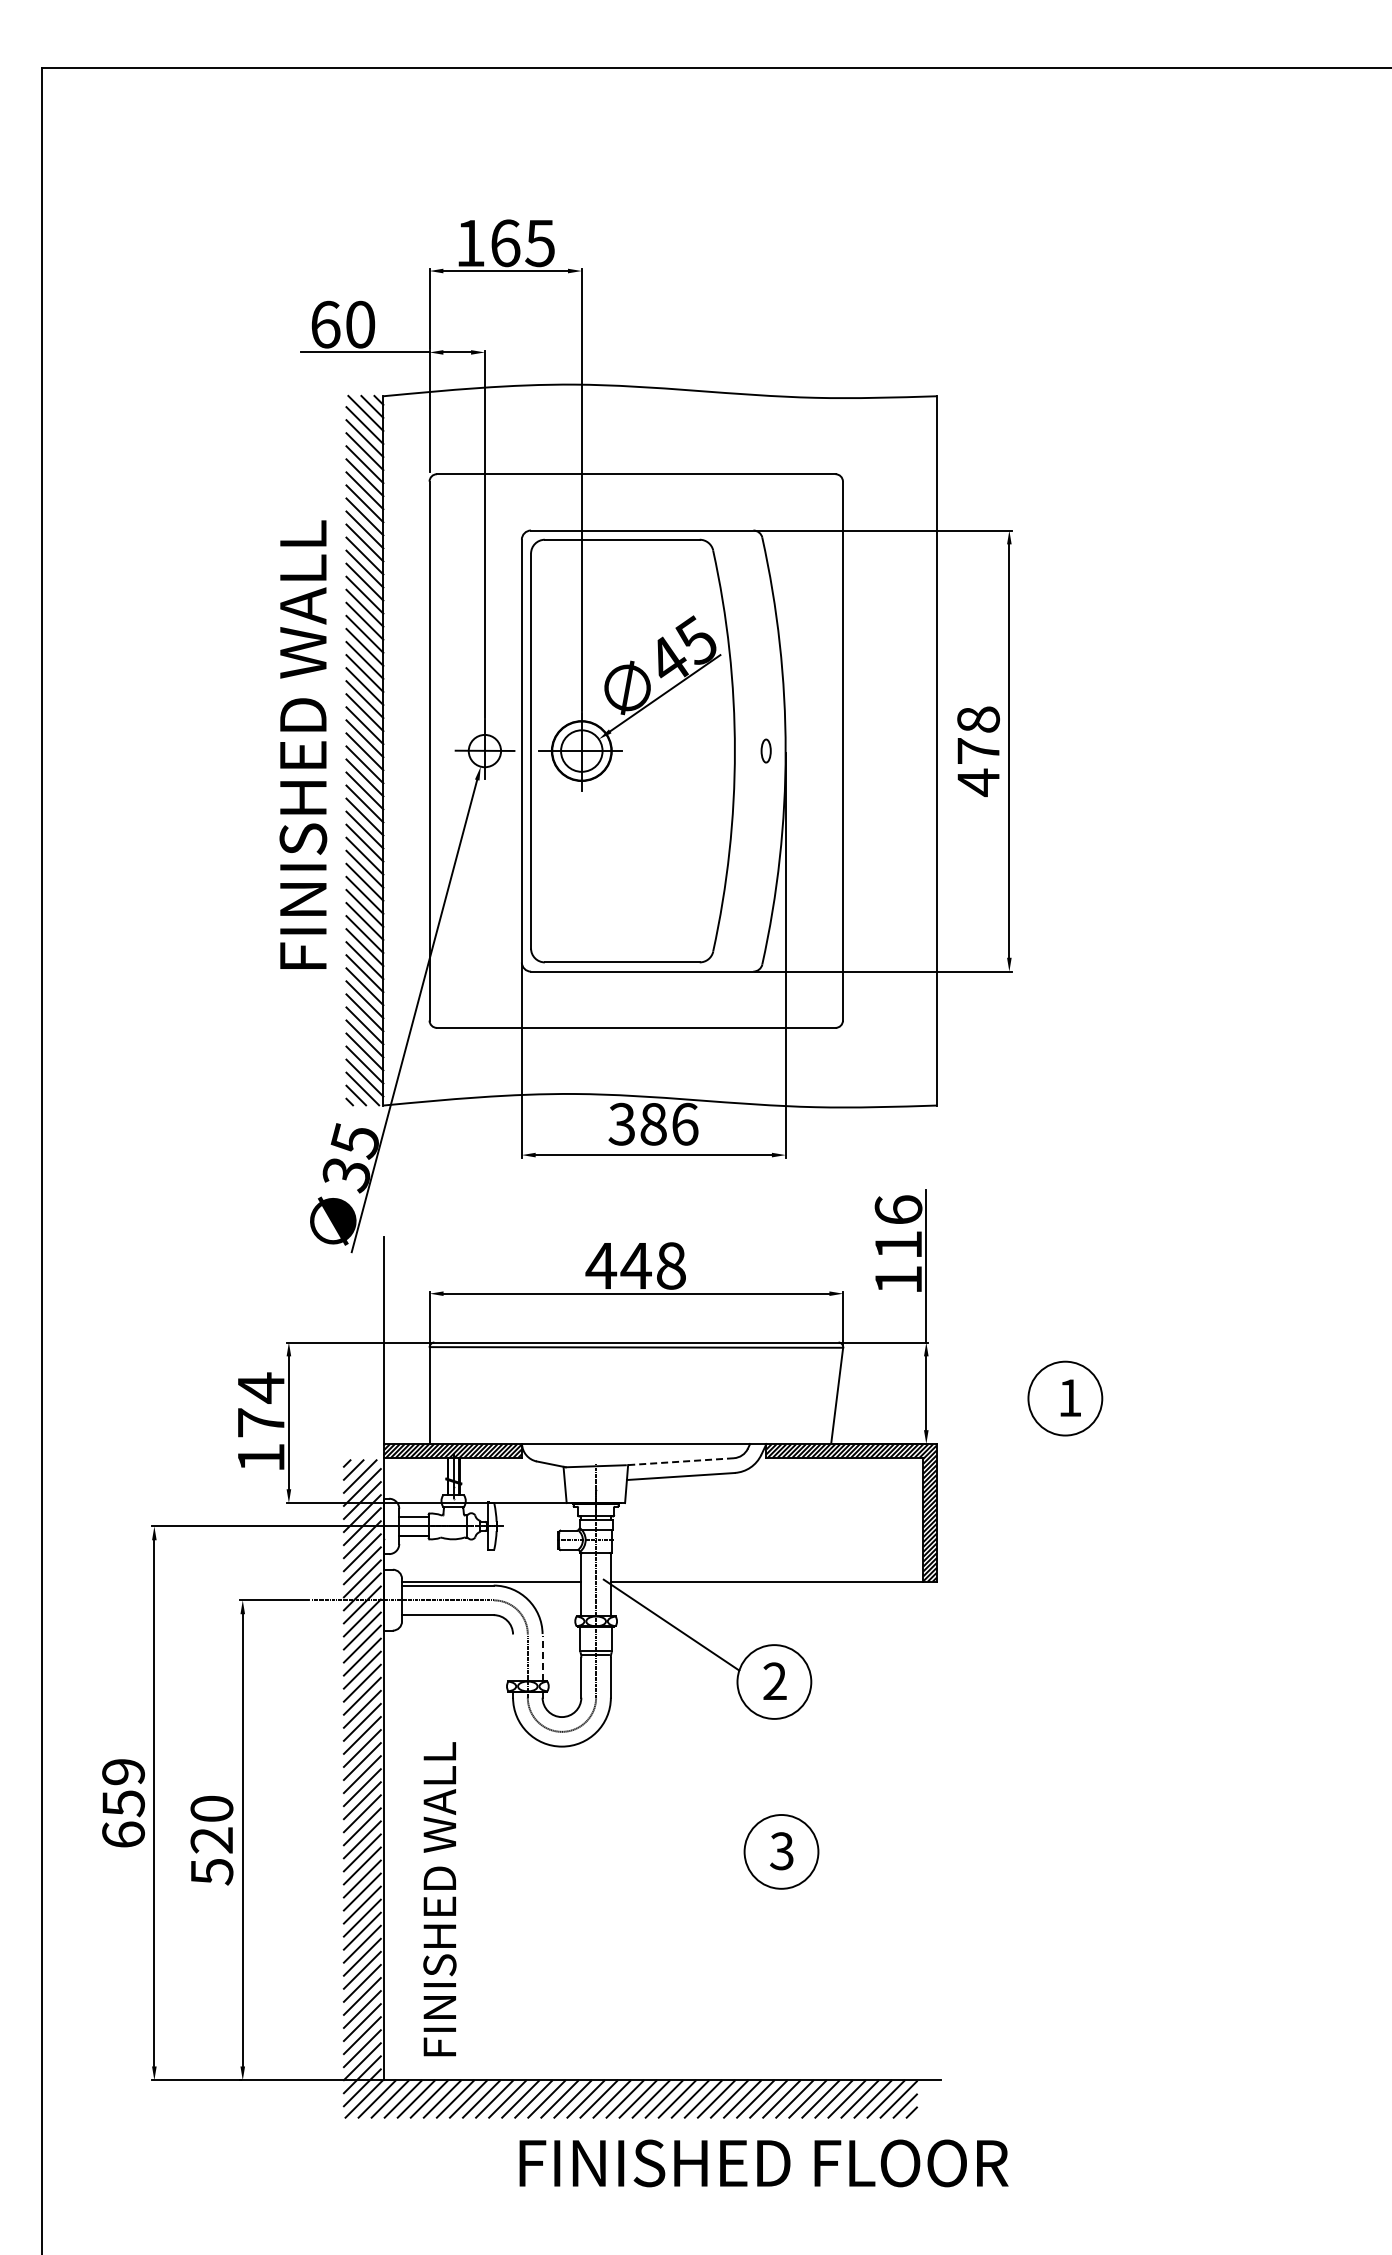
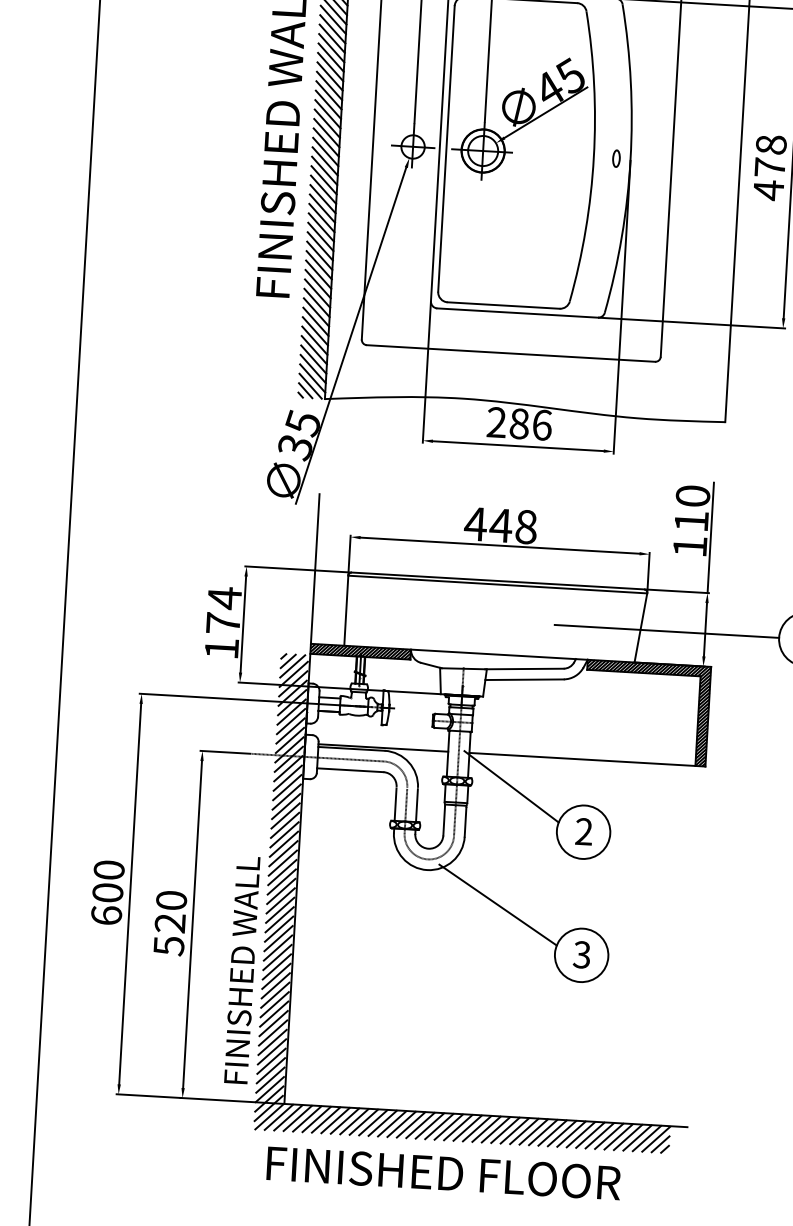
text: (621, 1124) -> (496, 422), 386 -> 286
text: (898, 1209) -> (693, 495), 116 -> 110
line: (873, 1398) -> (667, 631), added
line: (679, 1461) -> (524, 668), dashed -> solid
line: (513, 1658) -> (395, 804), added
line: (542, 1658) -> (416, 805), dashed -> solid
text: (123, 1788) -> (108, 882), 659 -> 600
line: (662, 1789) -> (498, 905), added
text: (439, 1899) -> (241, 970), moved
text: (763, 2163) -> (443, 1173), moved

